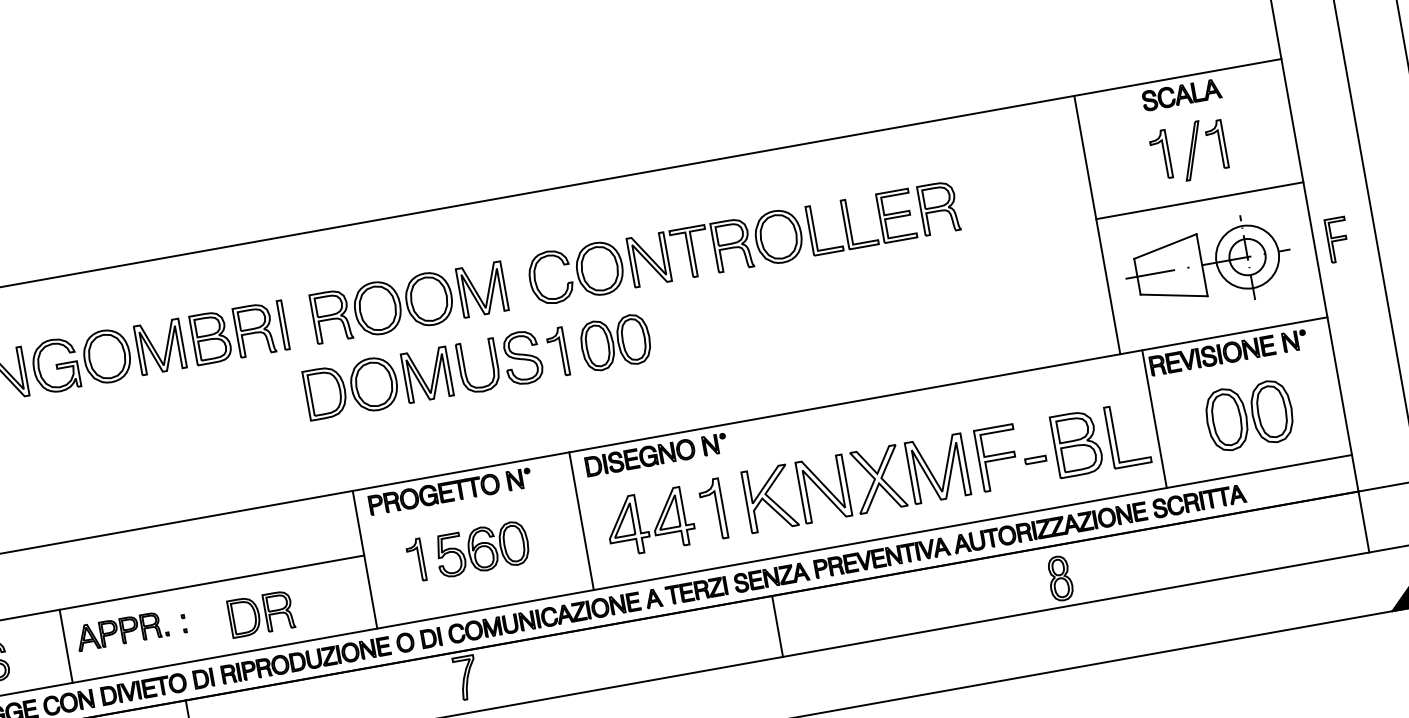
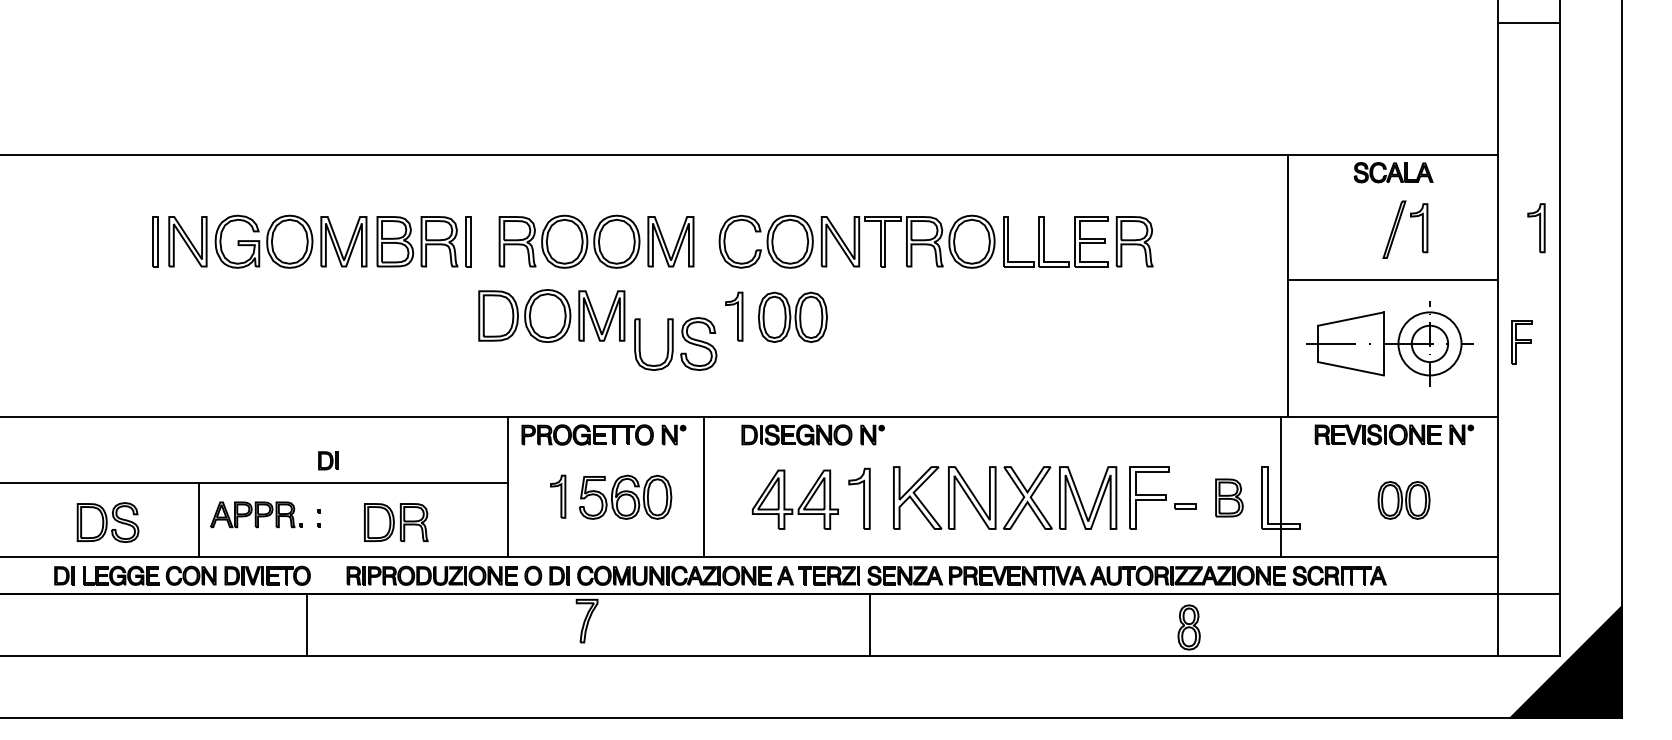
part: (1160, 155) -> (1536, 228), moved
part: (499, 361) -> (675, 343), moved
part: (1248, 415) -> (1403, 500), size x0.6
line: (1154, 419) -> (1280, 487), moved
part: (1077, 443) -> (1229, 497), size x0.6
line: (581, 521) -> (703, 487), moved
line: (777, 626) -> (869, 625), moved
part: (203, 678) -> (328, 460), moved

